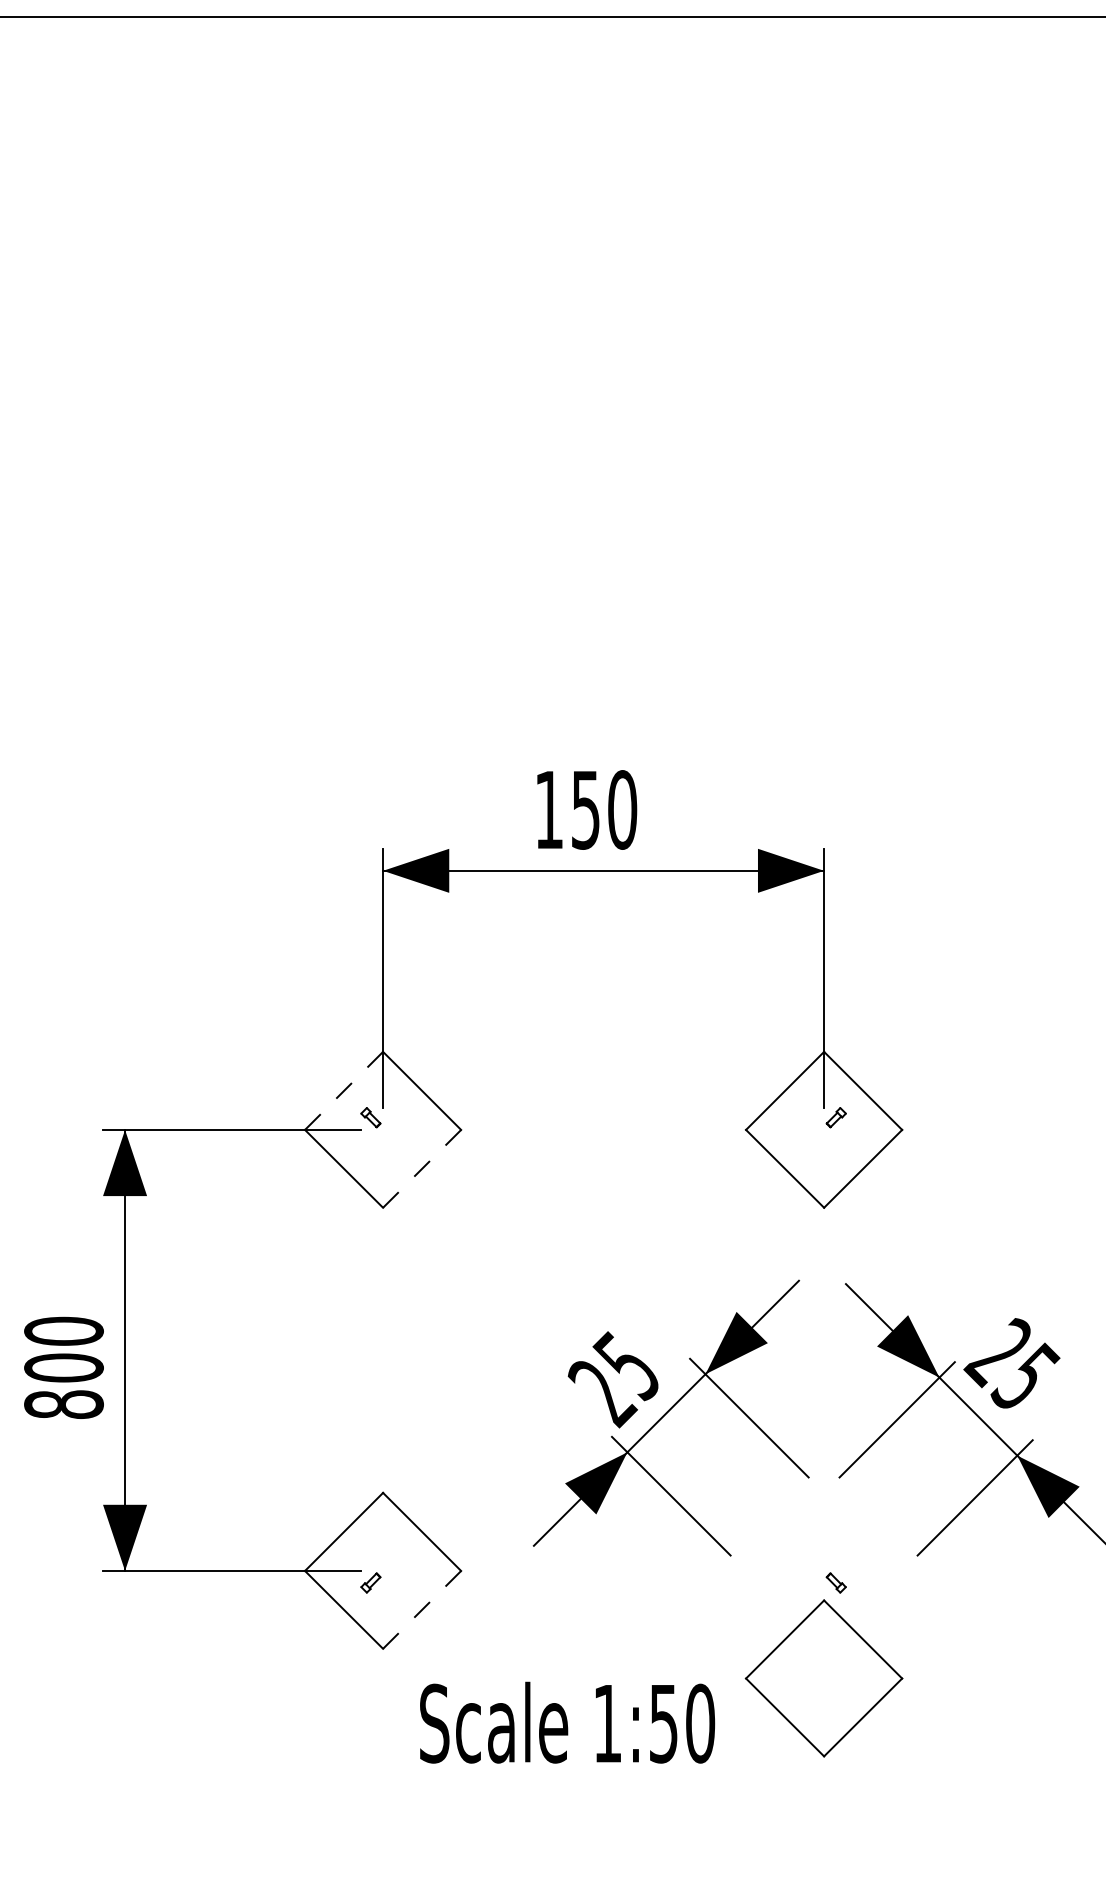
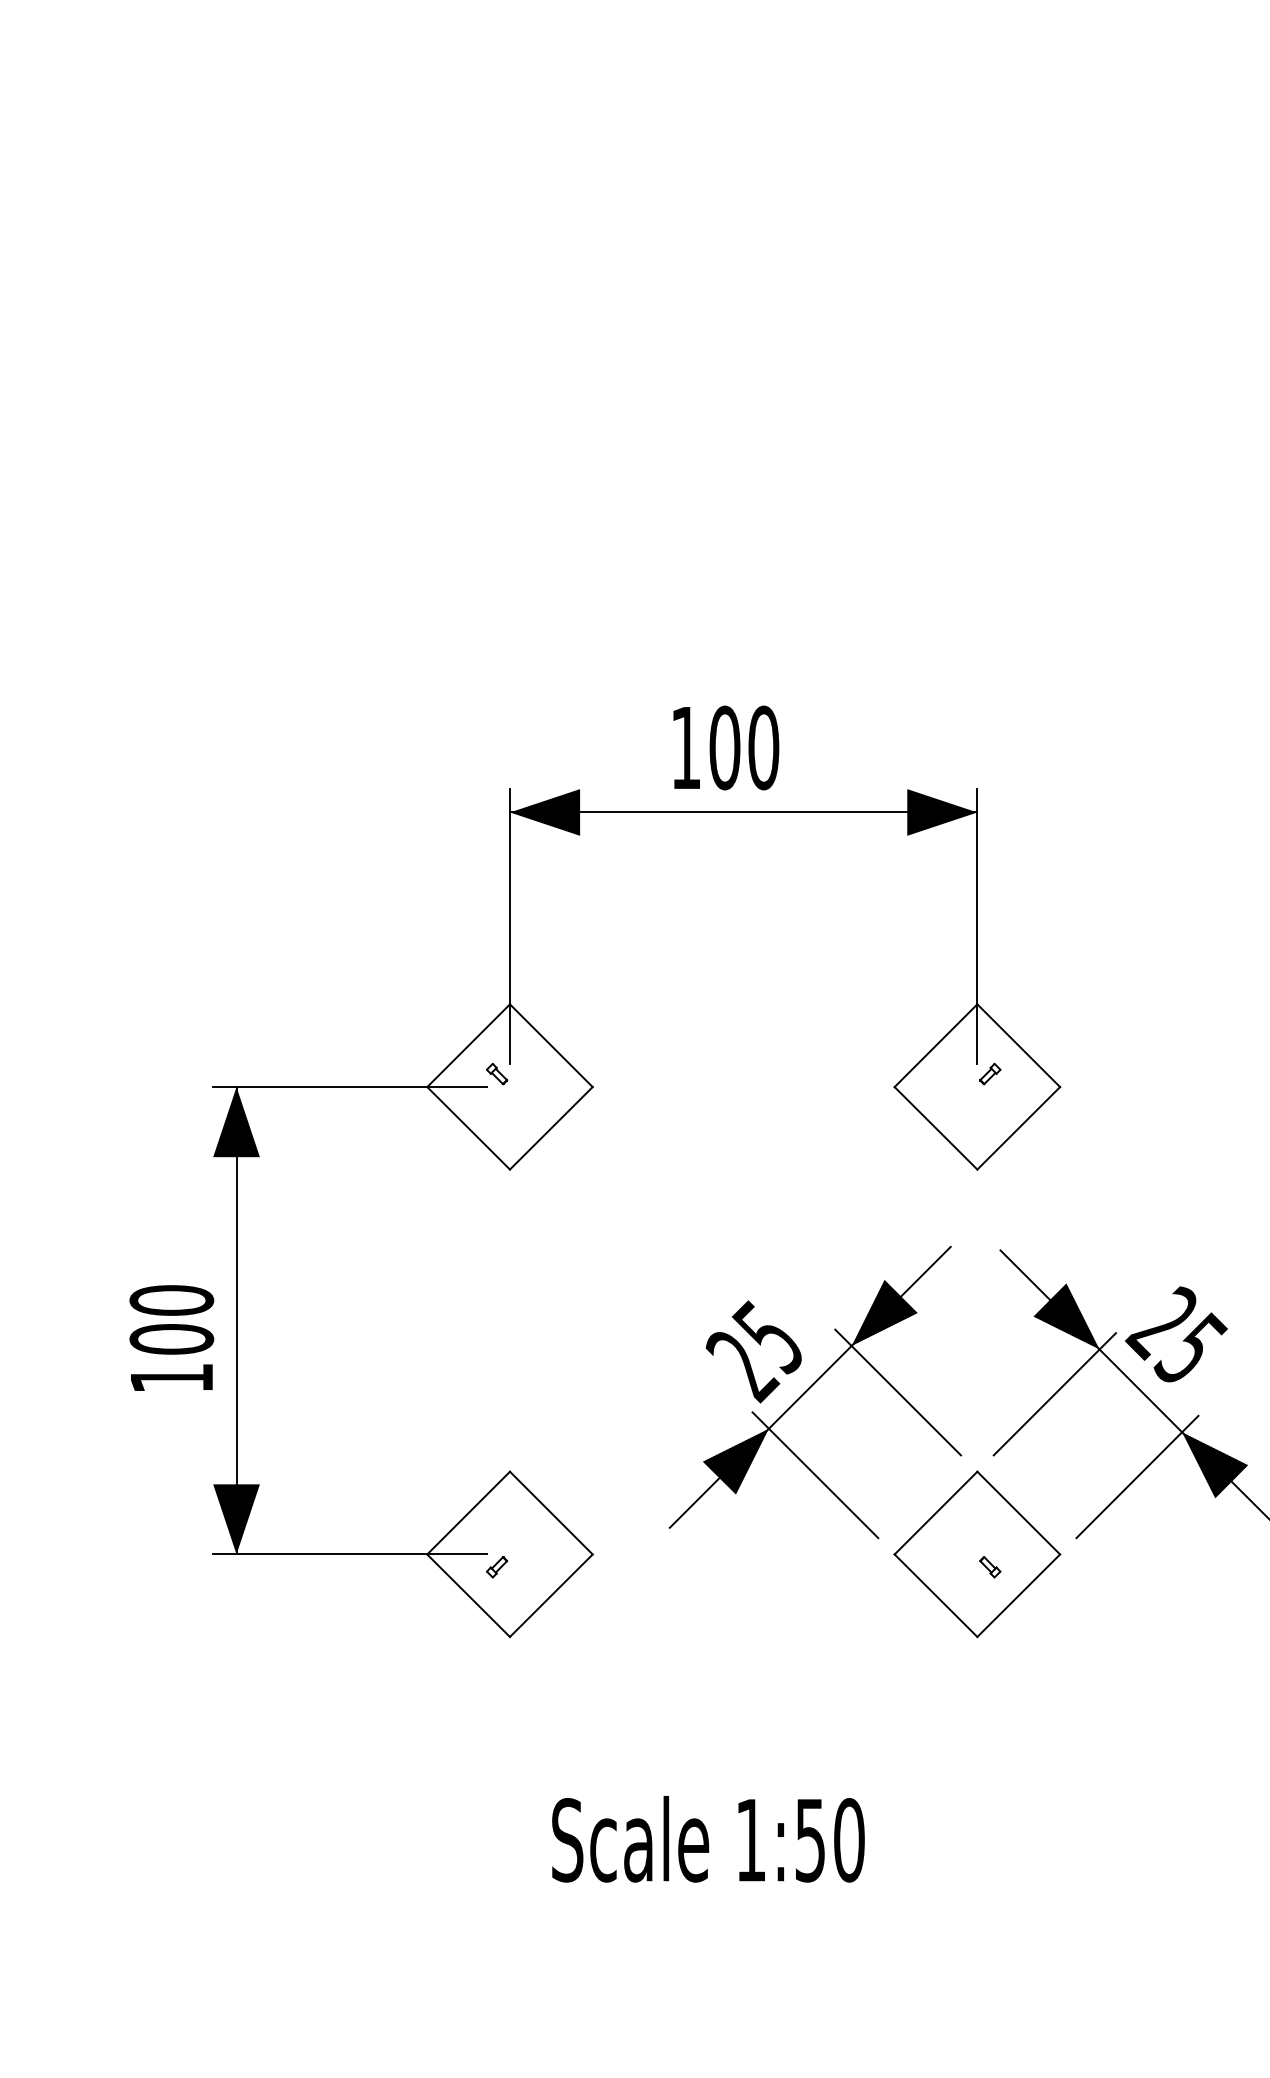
text: (585, 809) -> (724, 747), 150 -> 100
line: (343, 1091) -> (468, 1046), dashed -> solid
line: (422, 1168) -> (551, 1127), dashed -> solid
text: (63, 1404) -> (171, 1378), 800 -> 100
line: (422, 1609) -> (551, 1595), dashed -> solid
part: (824, 1678) -> (977, 1554), moved
text: (567, 1722) -> (708, 1839), moved

